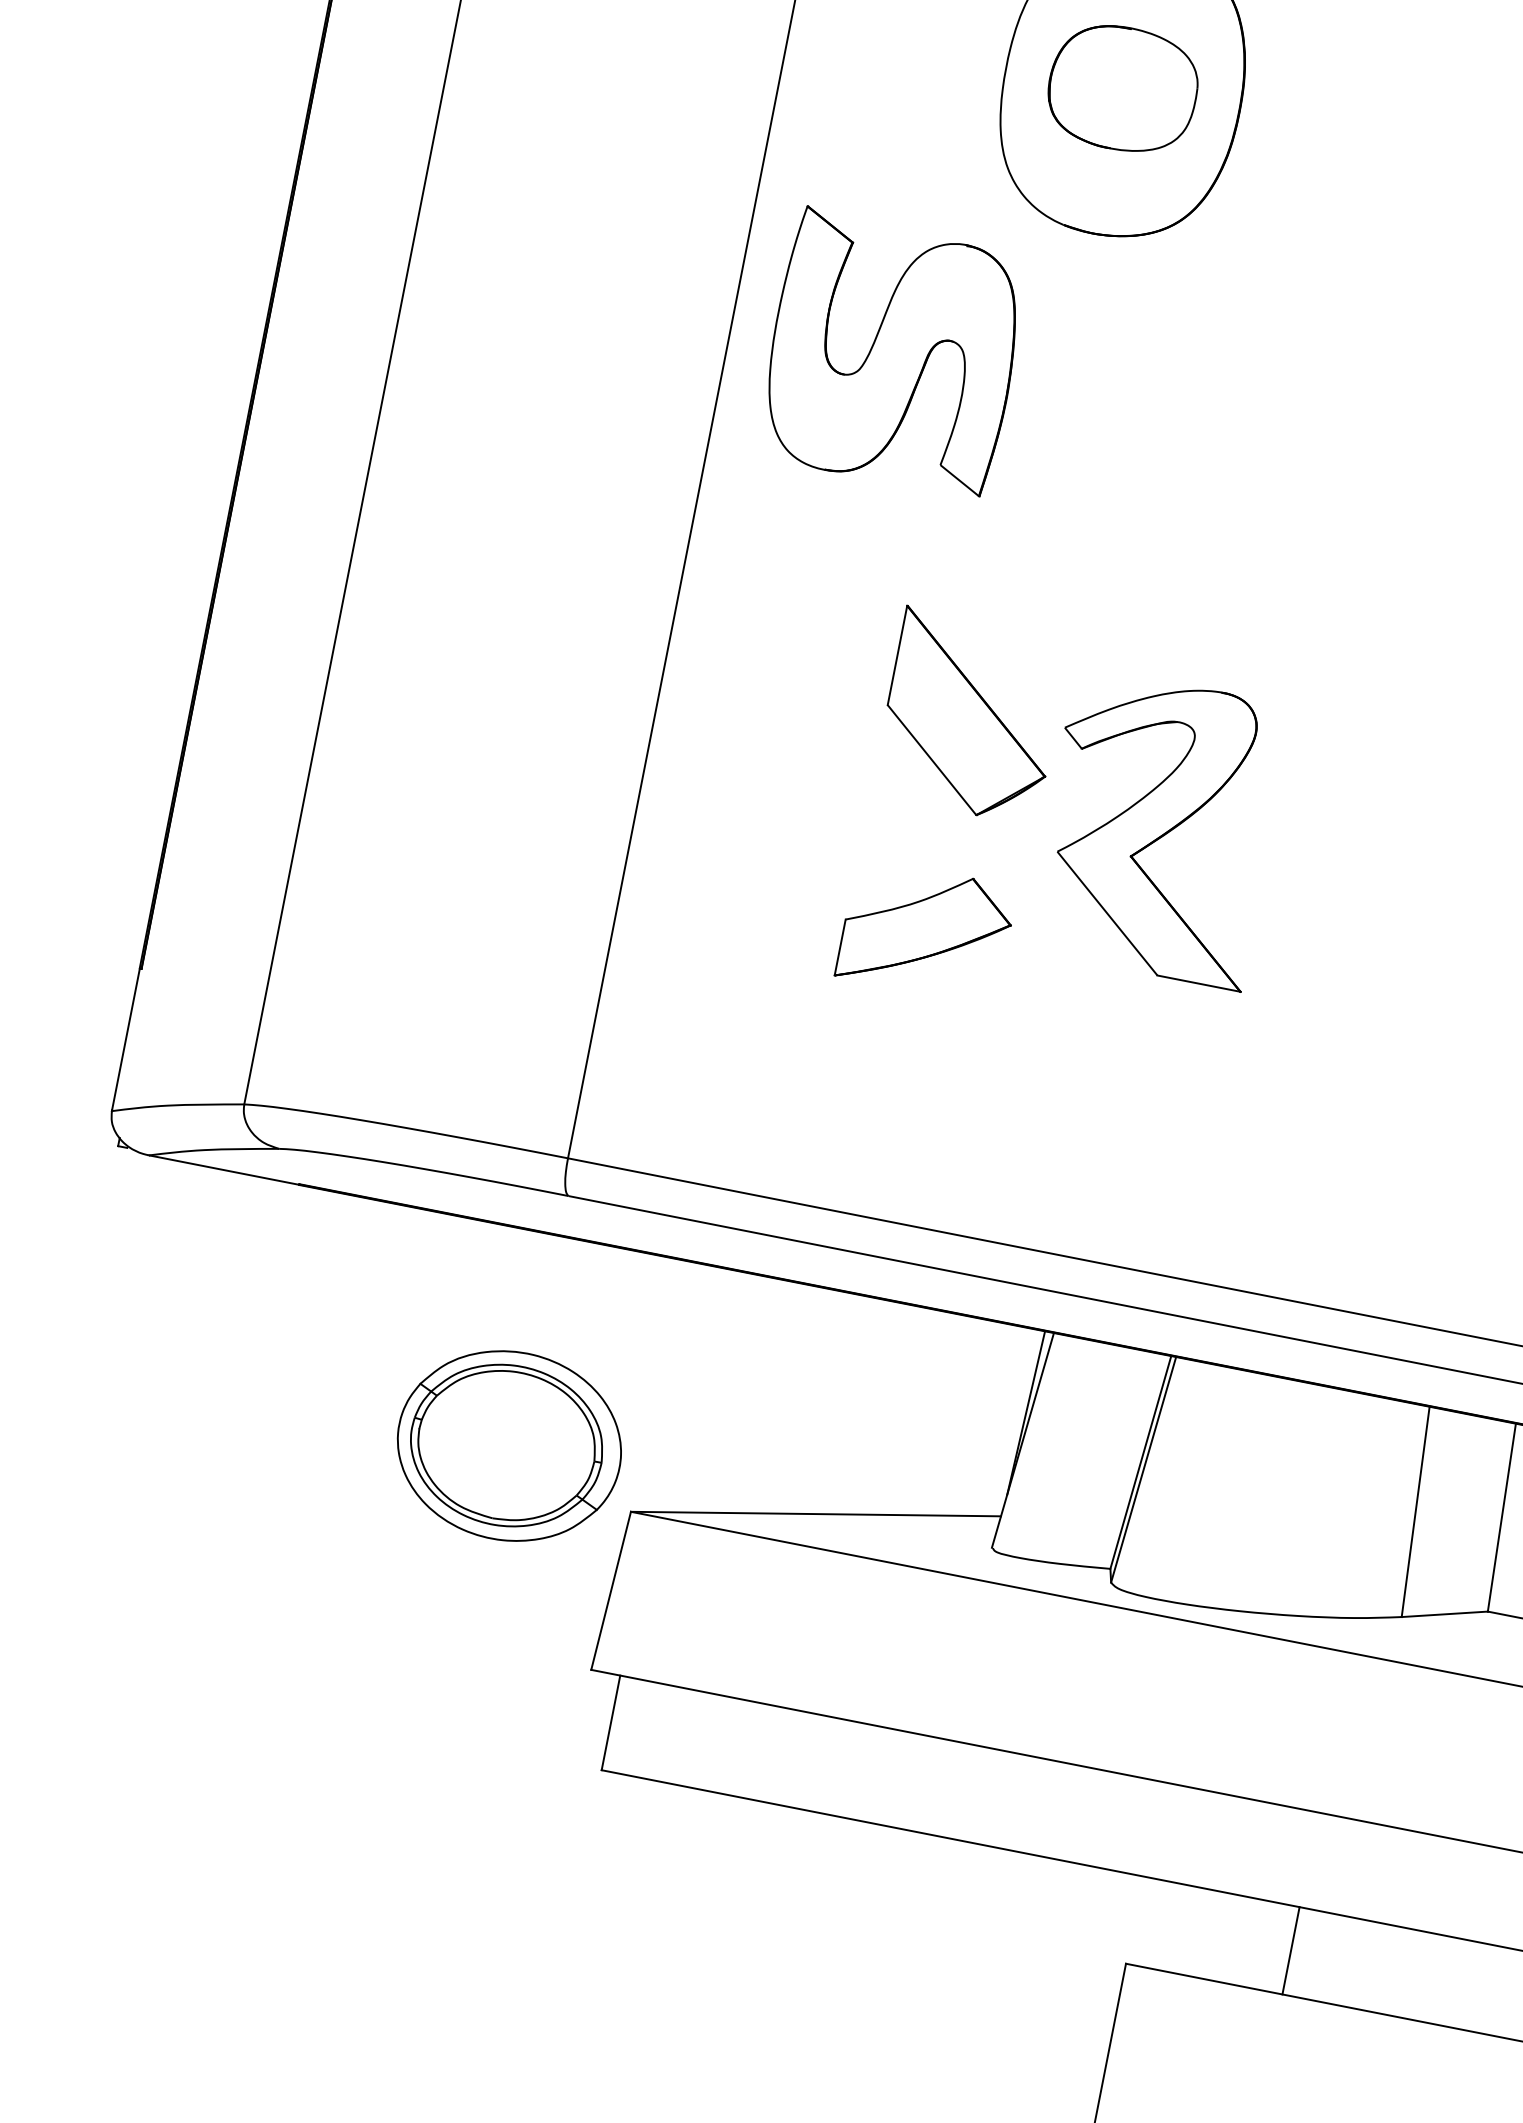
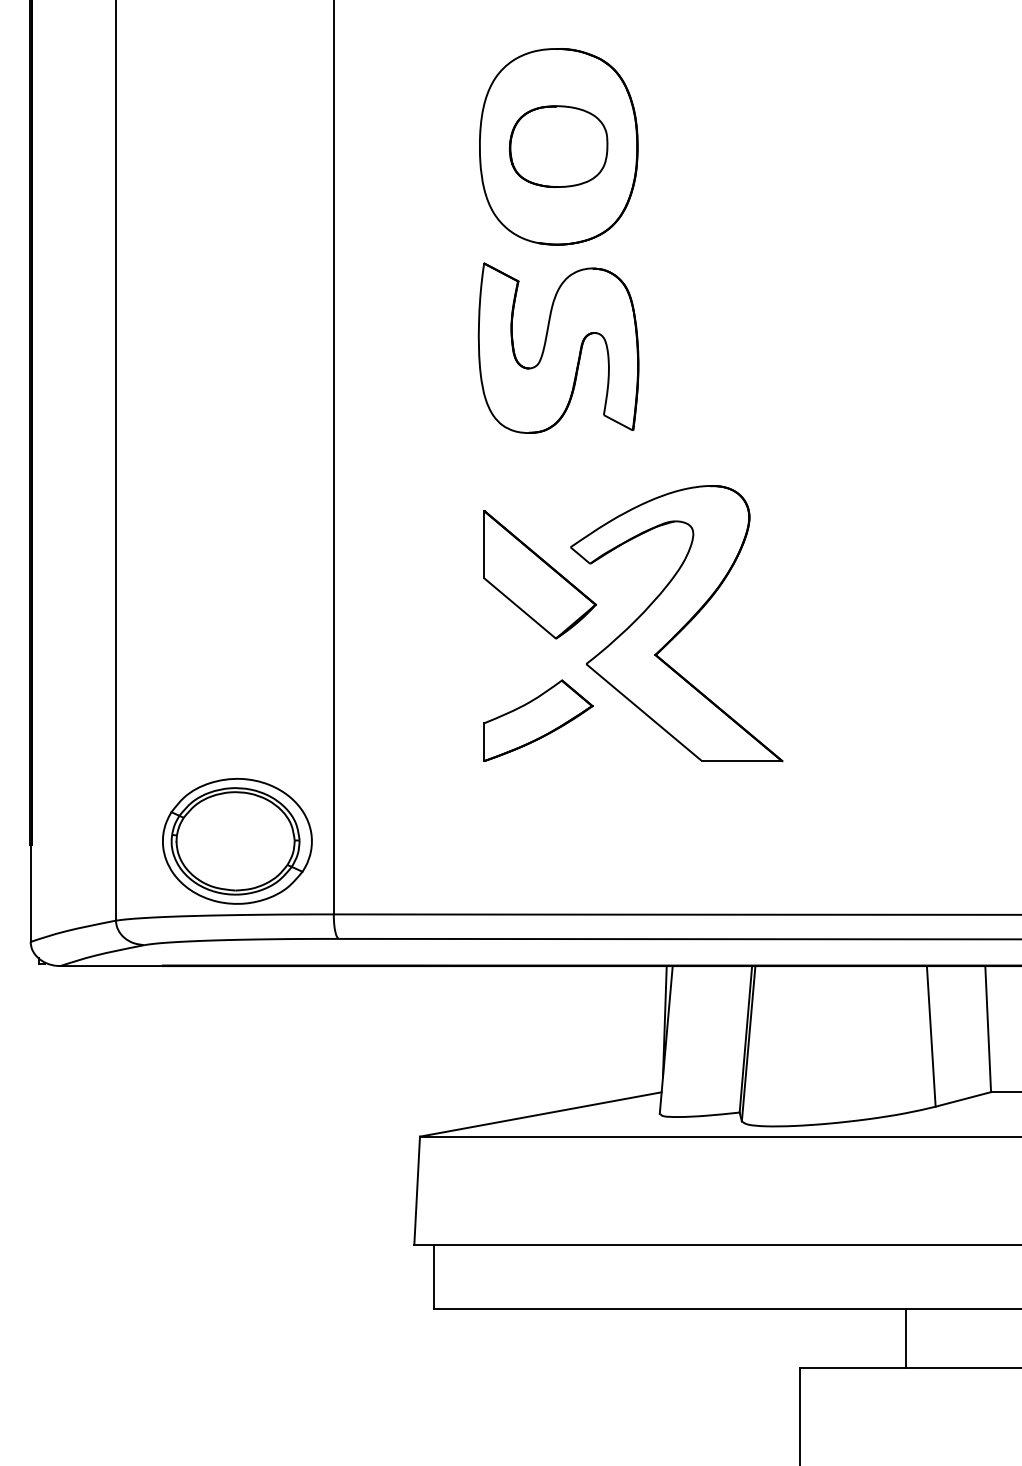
part: (893, 352) -> (558, 347), moved
part: (1158, 827) -> (676, 623), size x1.43
part: (509, 1444) -> (237, 840), moved

